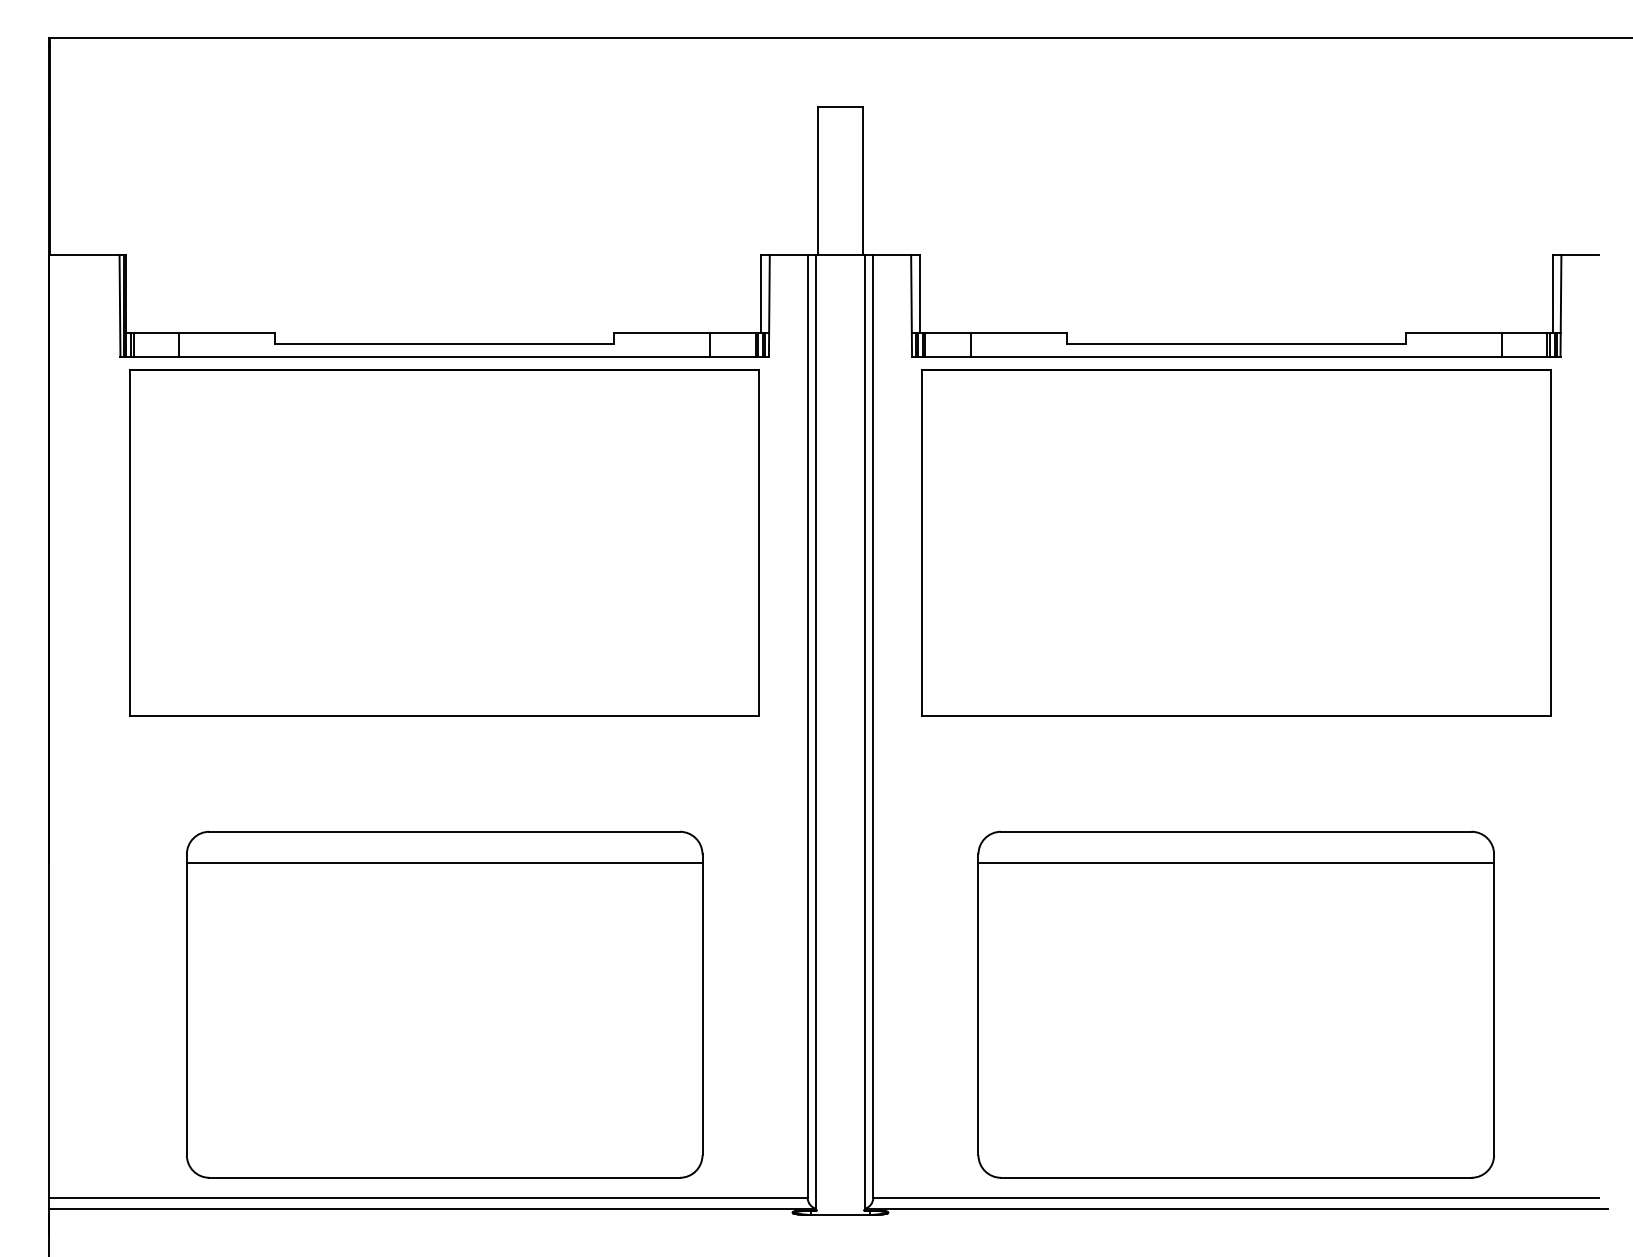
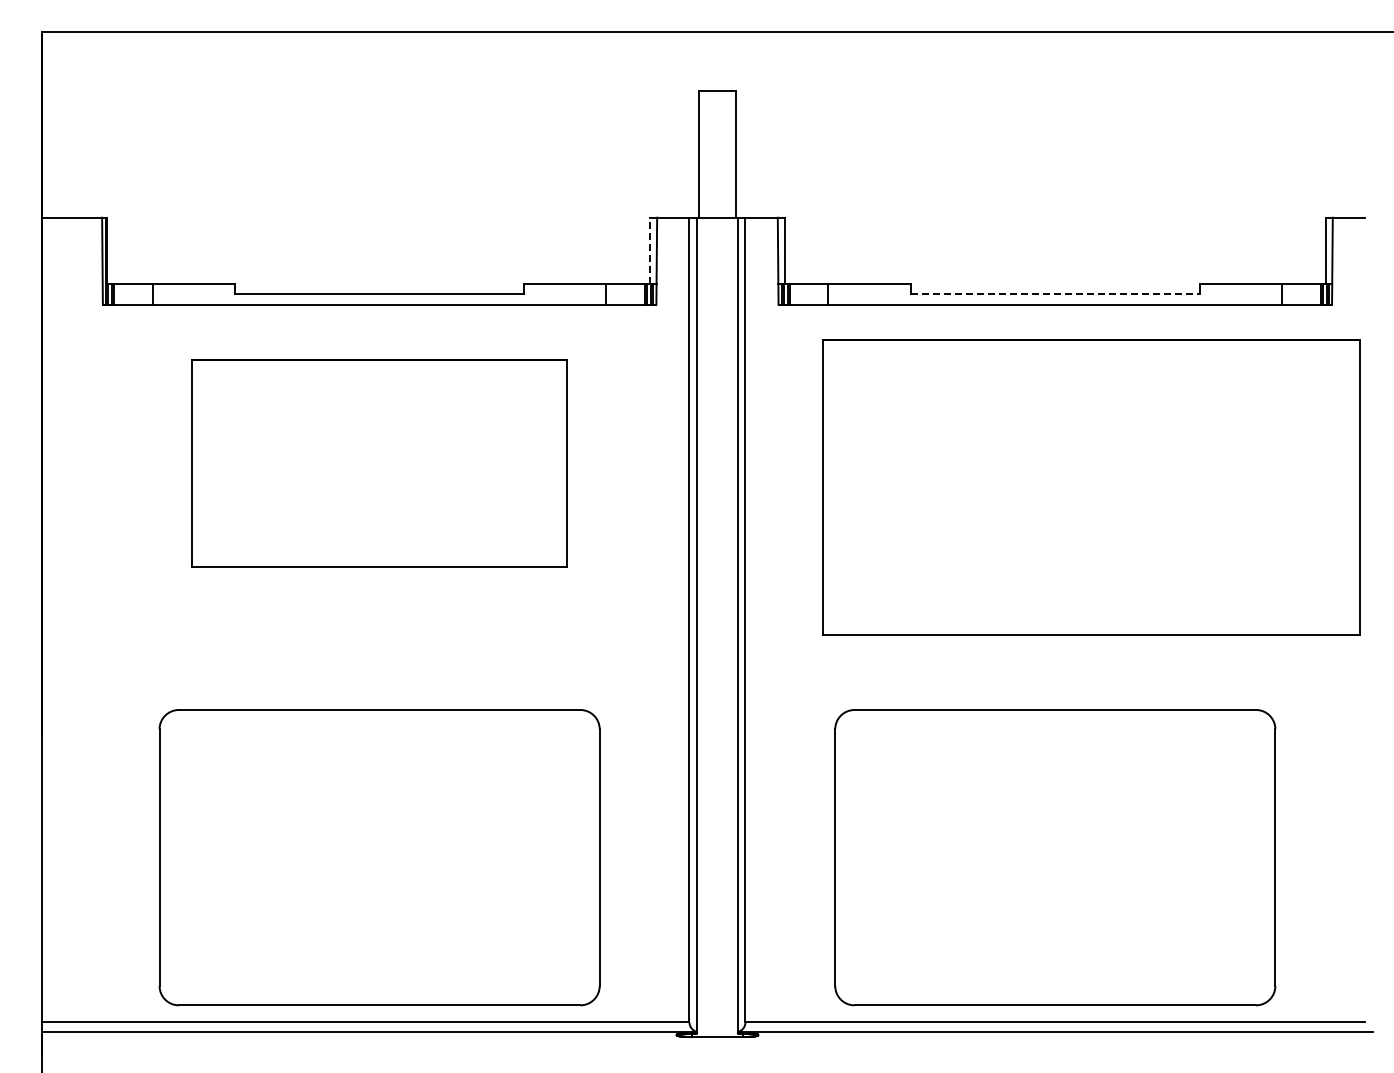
line: (760, 293) -> (649, 250), solid -> dashed
line: (1236, 343) -> (1055, 293), solid -> dashed
part: (444, 542) -> (379, 463), size x0.7
part: (1236, 542) -> (1091, 487), moved
line: (444, 863) -> (379, 737), removed
line: (1236, 863) -> (1055, 737), removed

